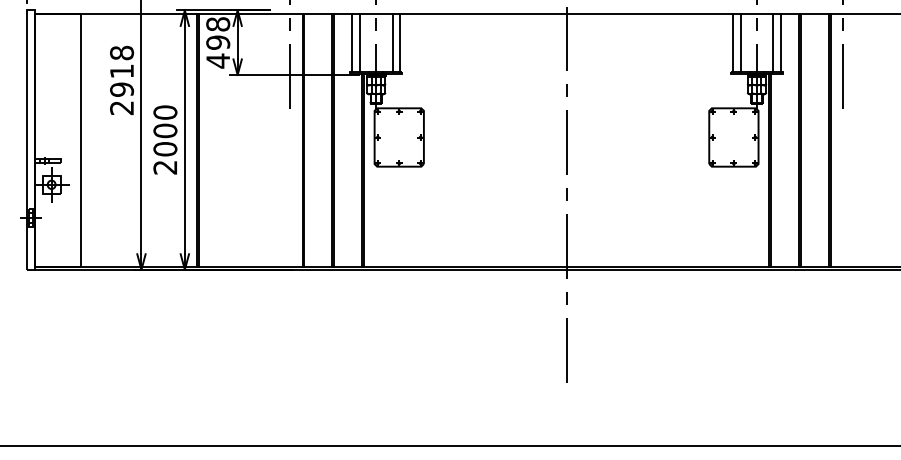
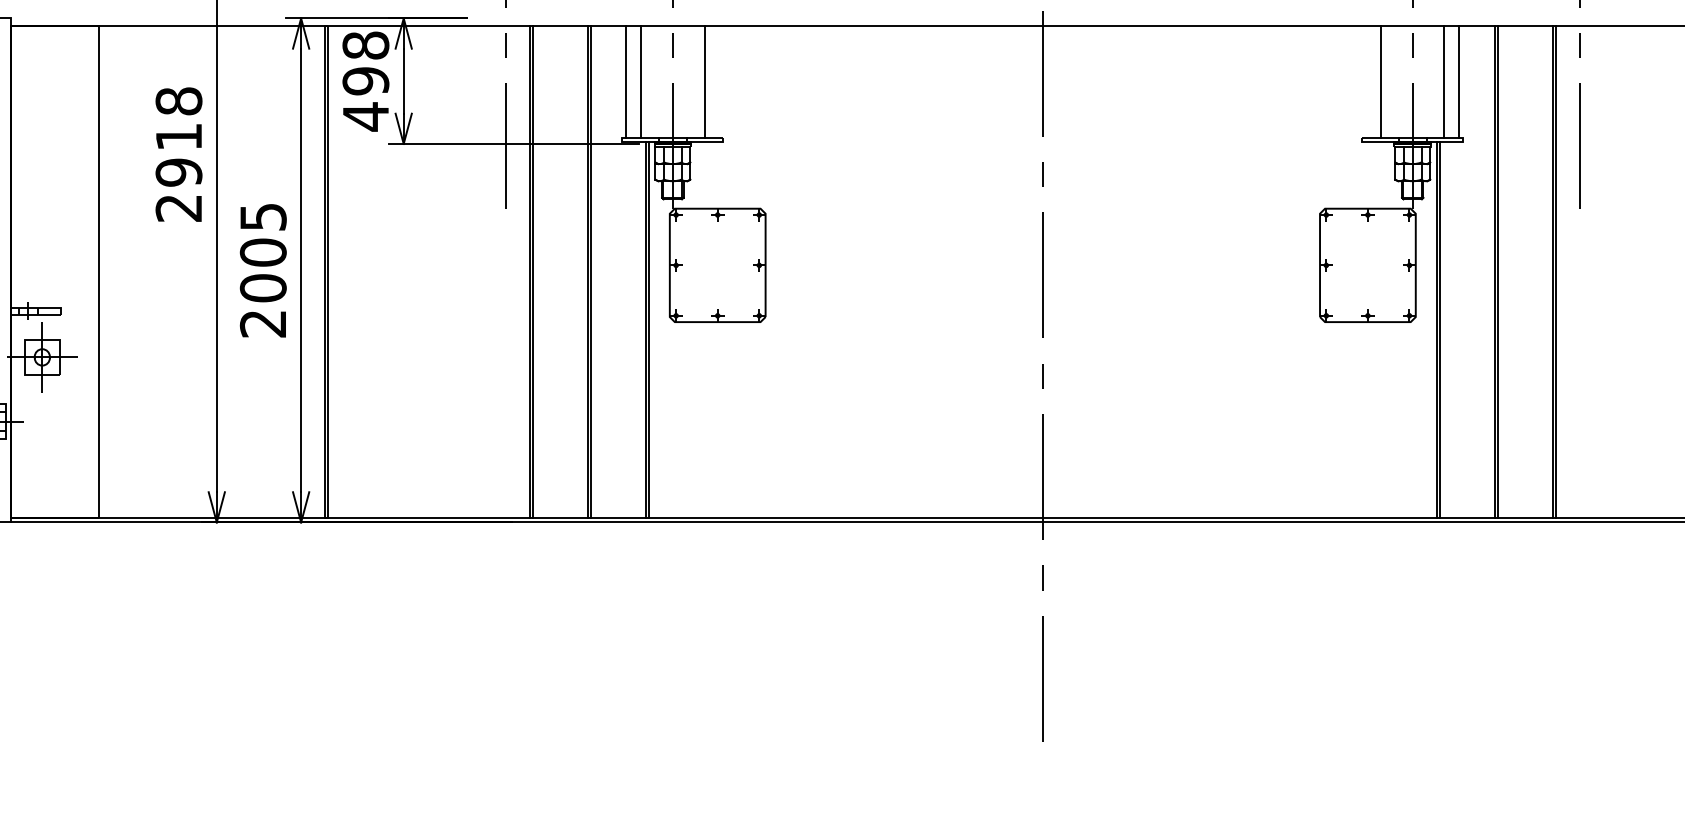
line: (400, 42) -> (720, 80), removed
line: (732, 42) -> (1365, 80), removed
text: (165, 112) -> (263, 216), 2000 -> 2005

